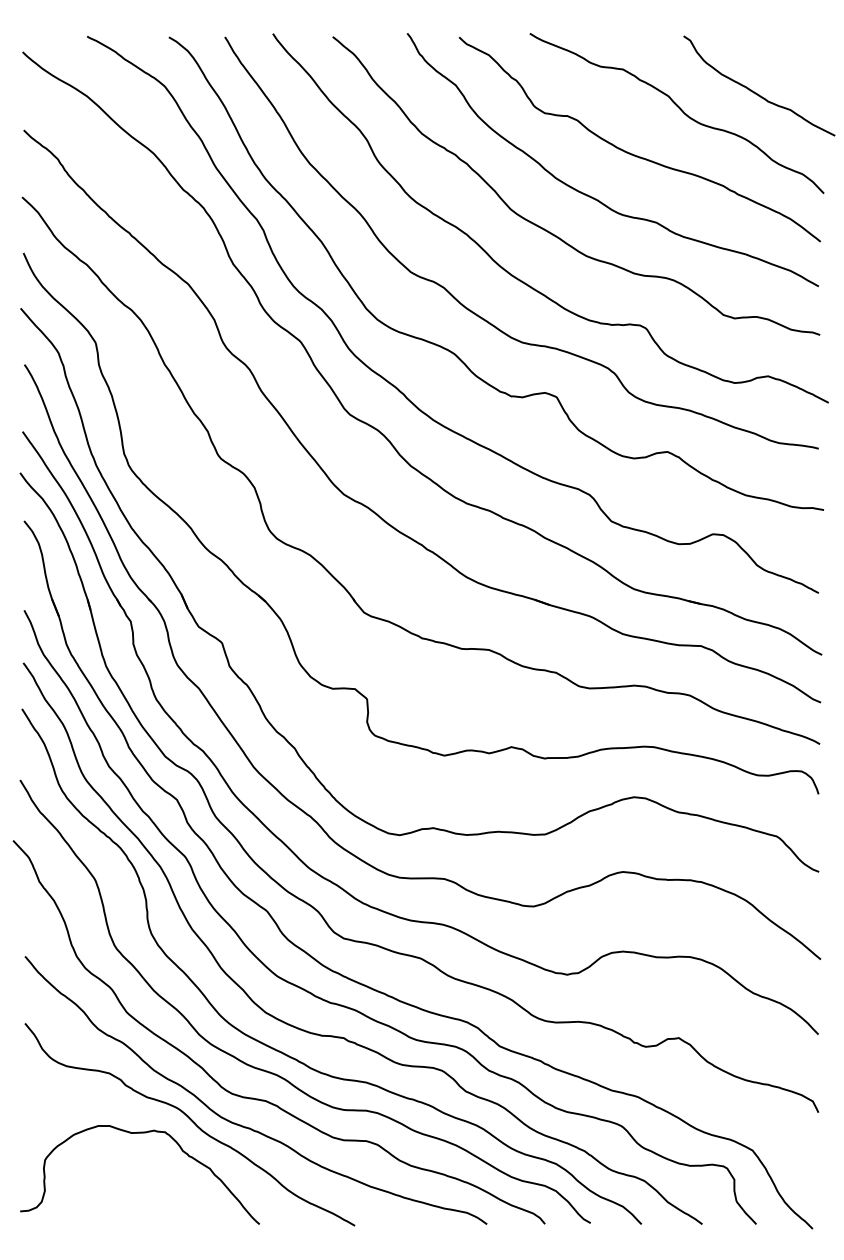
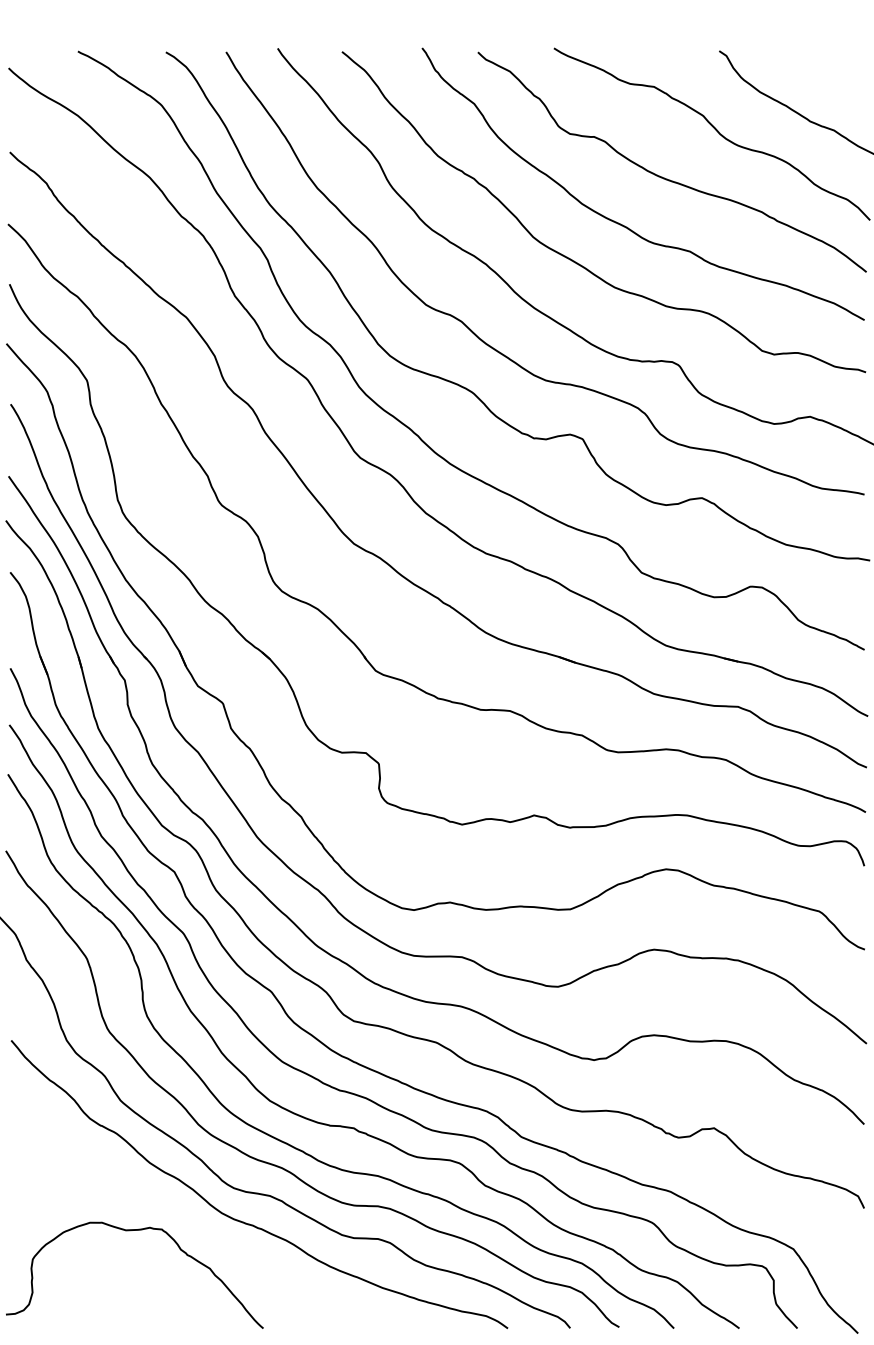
curve: (191, 1121) -> (190, 1217), removed

